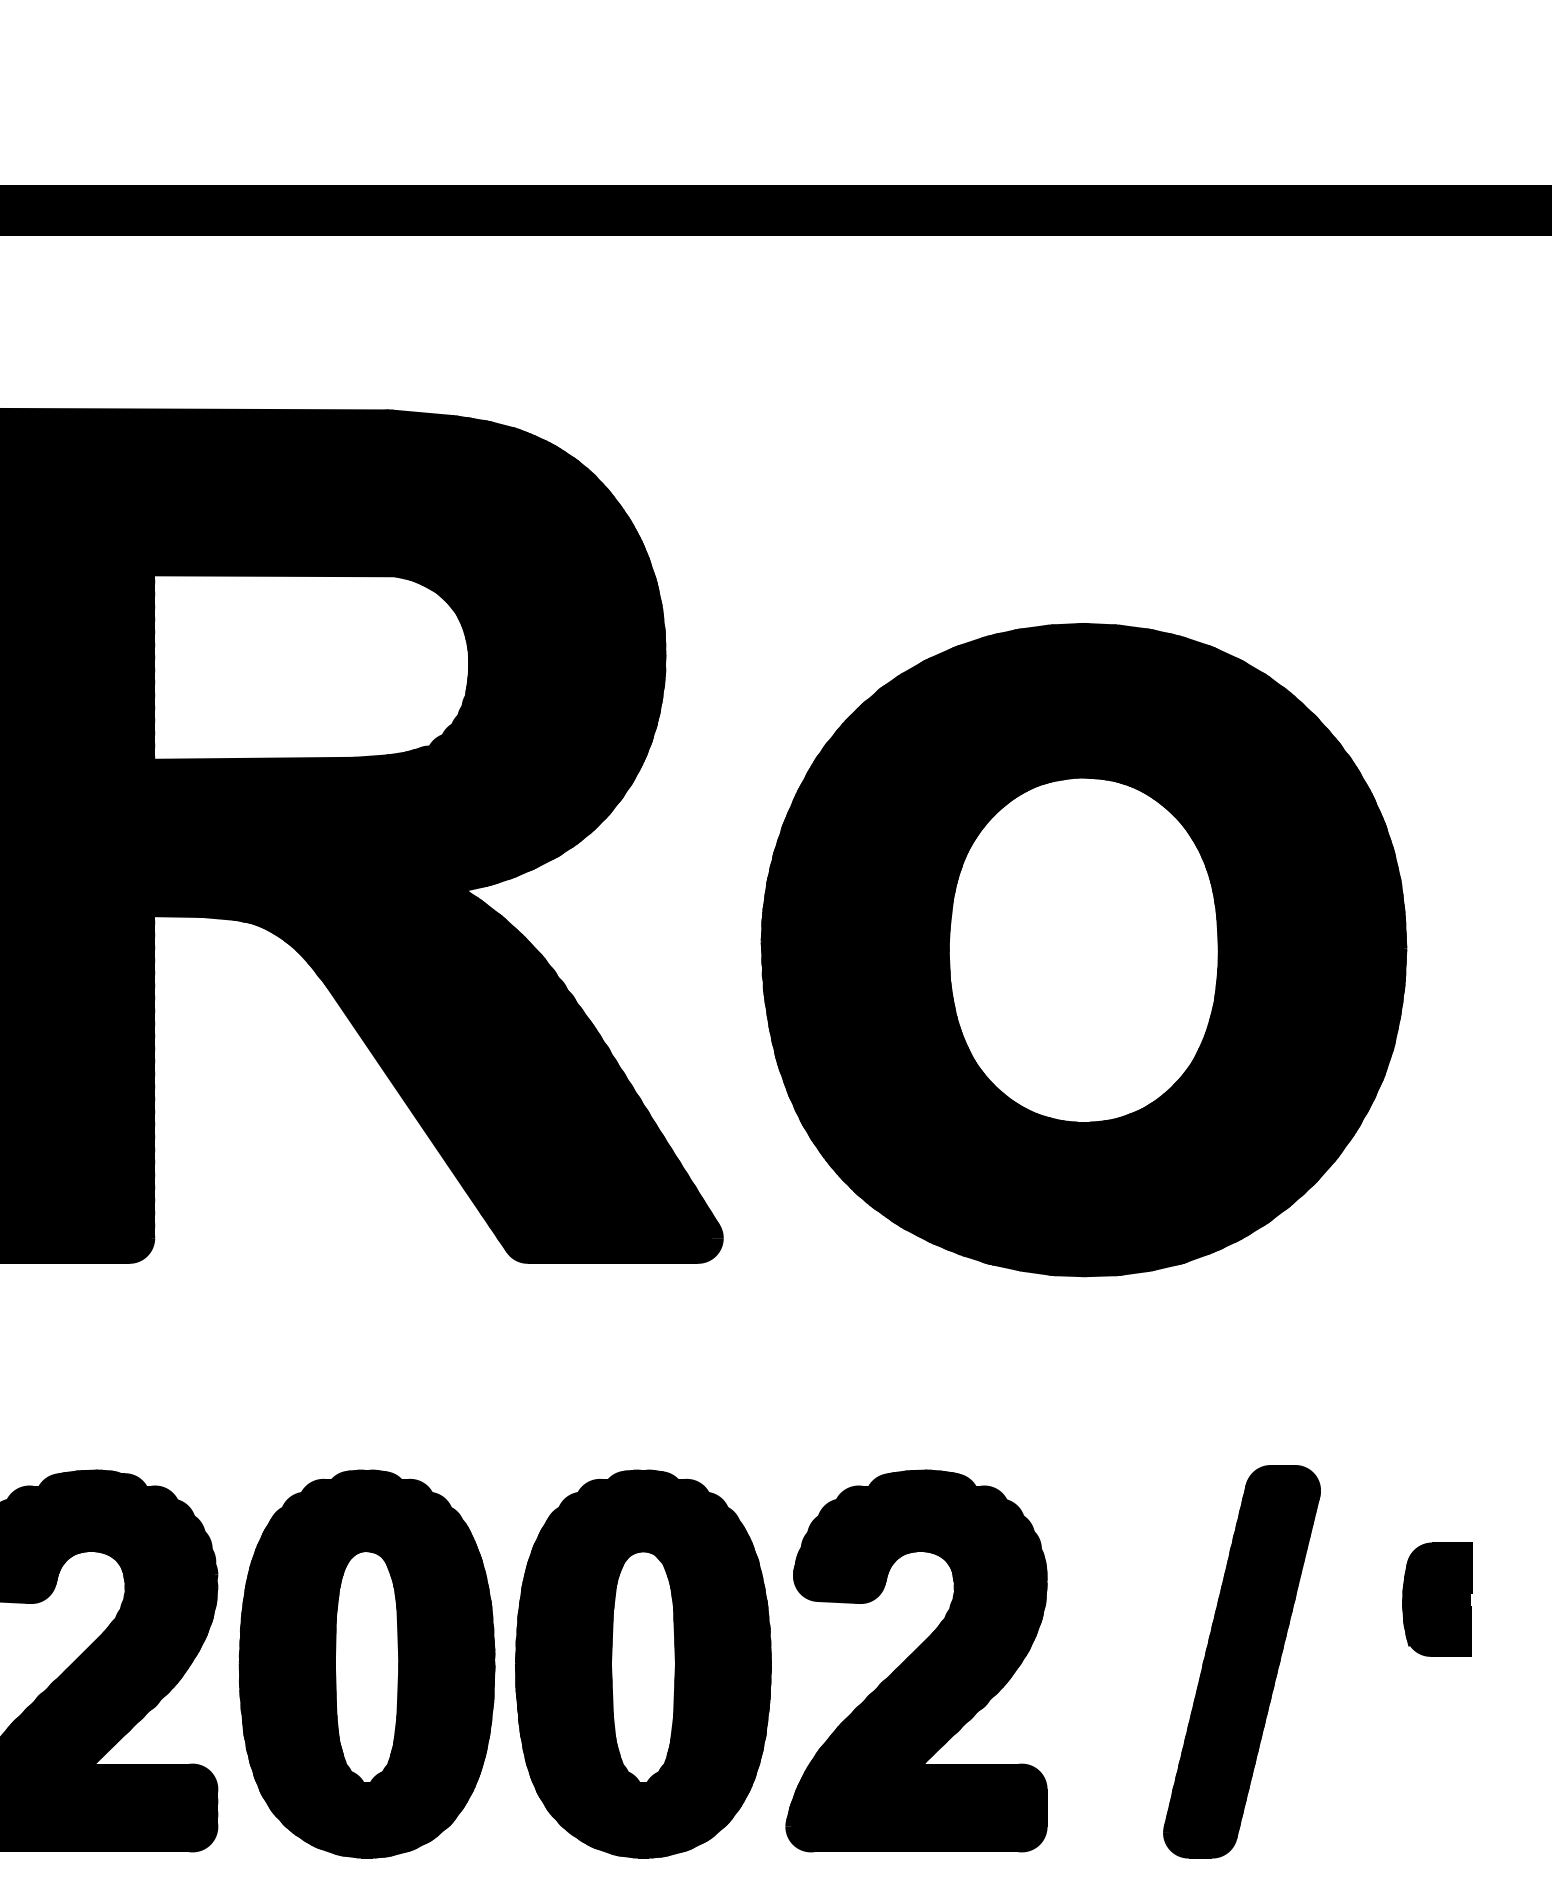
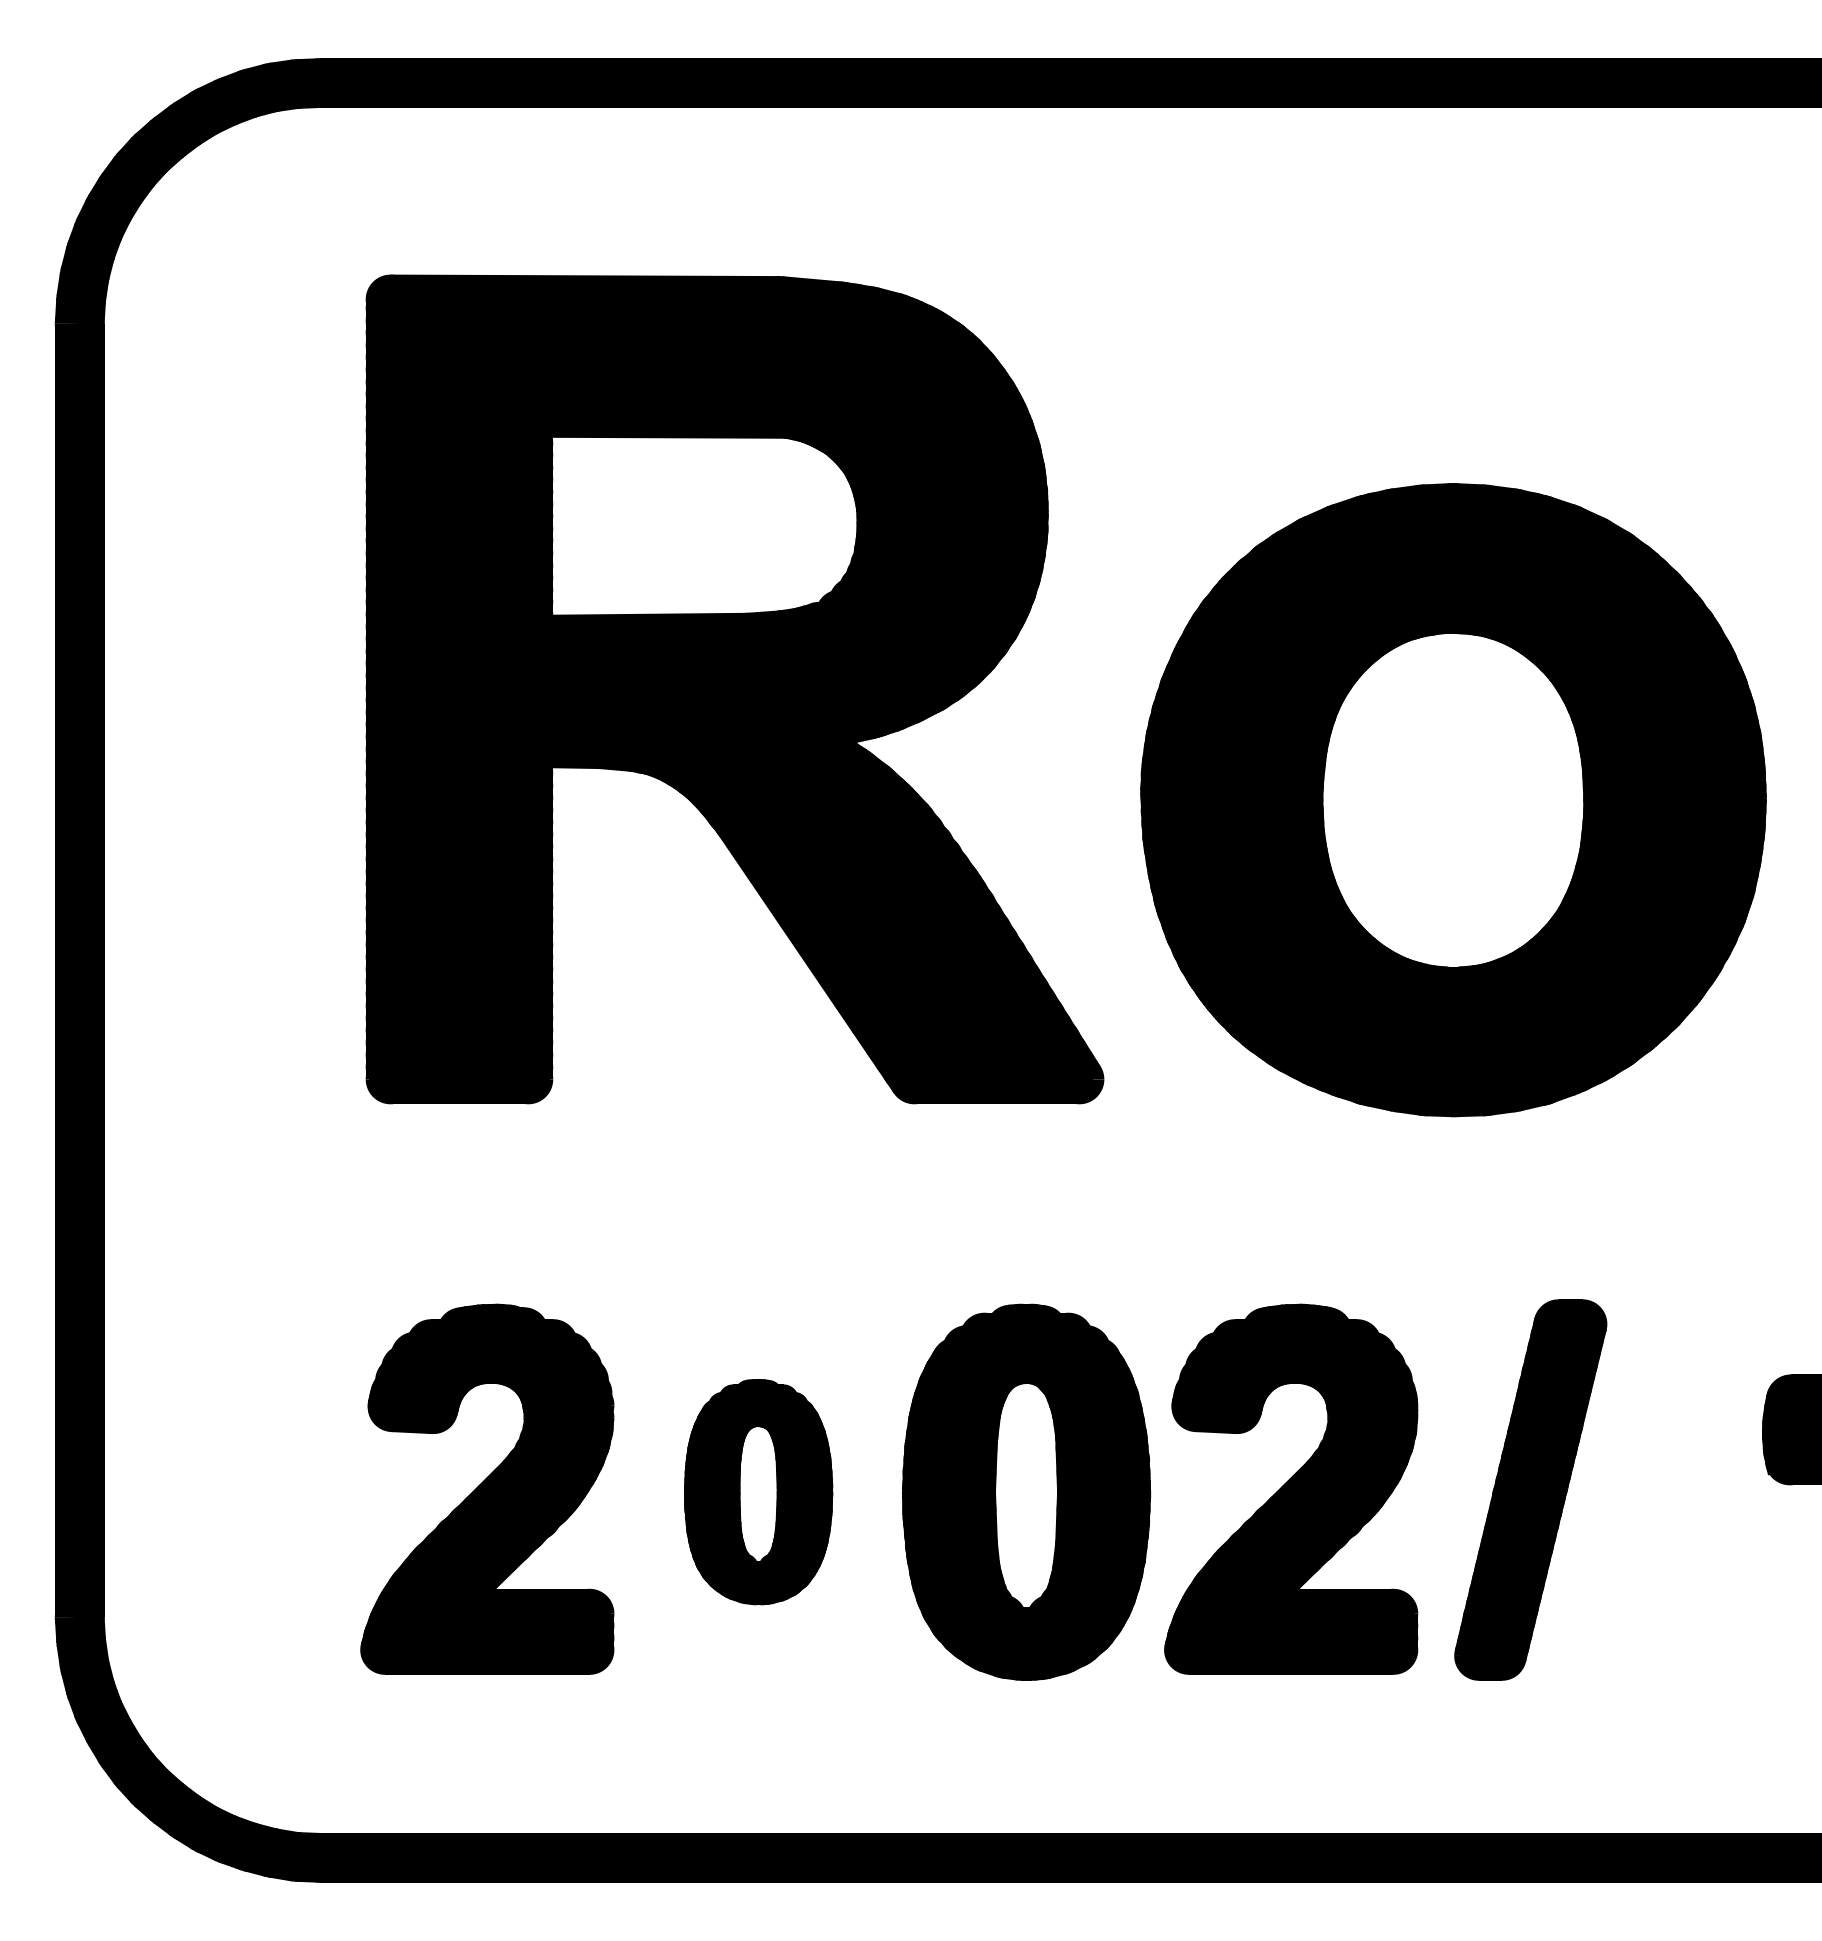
part: (1241, 1661) -> (1530, 1489), moved
part: (366, 1663) -> (758, 1491), size x0.6

